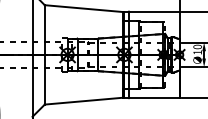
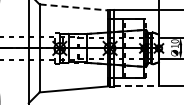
line: (83, 8) -> (73, 7), solid -> dashed
line: (155, 97) -> (137, 86), solid -> dashed

